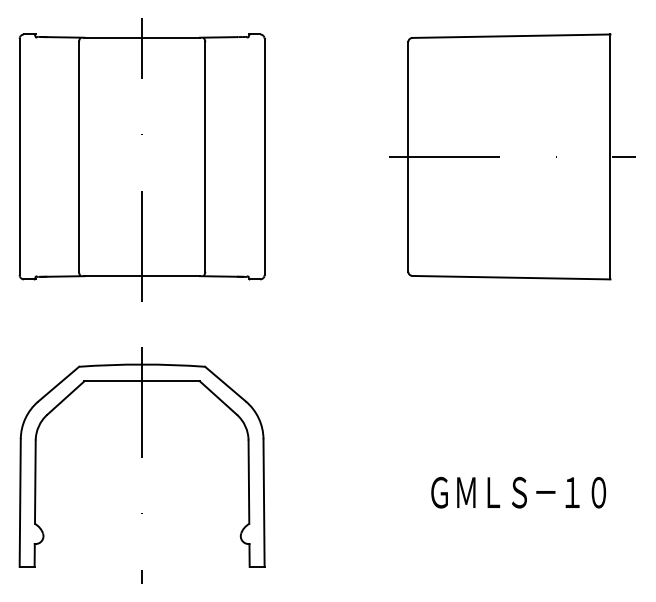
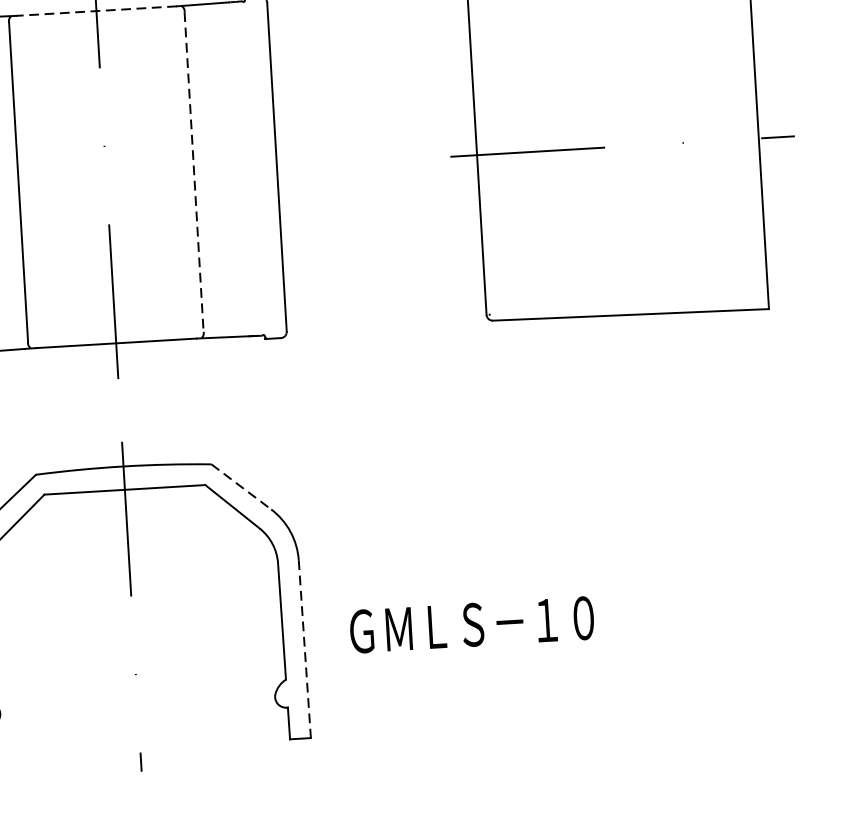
line: (142, 37) -> (96, 10), solid -> dashed
line: (205, 156) -> (194, 171), solid -> dashed
line: (225, 384) -> (241, 487), solid -> dashed
text: (518, 492) -> (471, 624), moved
line: (264, 502) -> (305, 648), solid -> dashed

